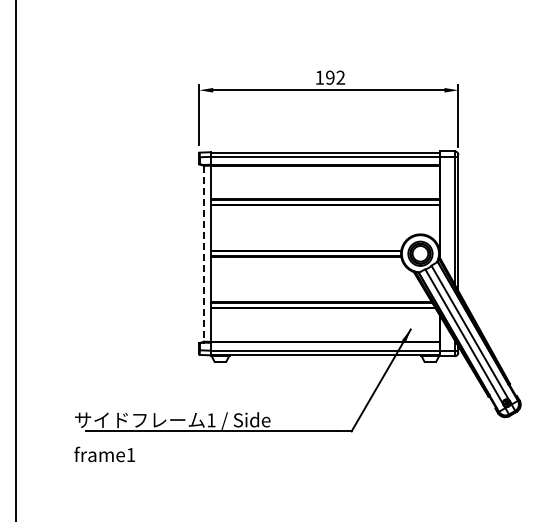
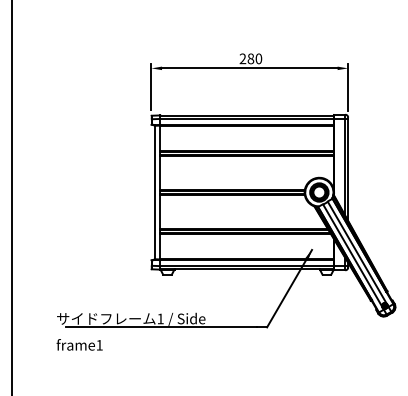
text: (330, 77) -> (251, 58), 192 -> 280
line: (203, 253) -> (154, 192), dashed -> solid

